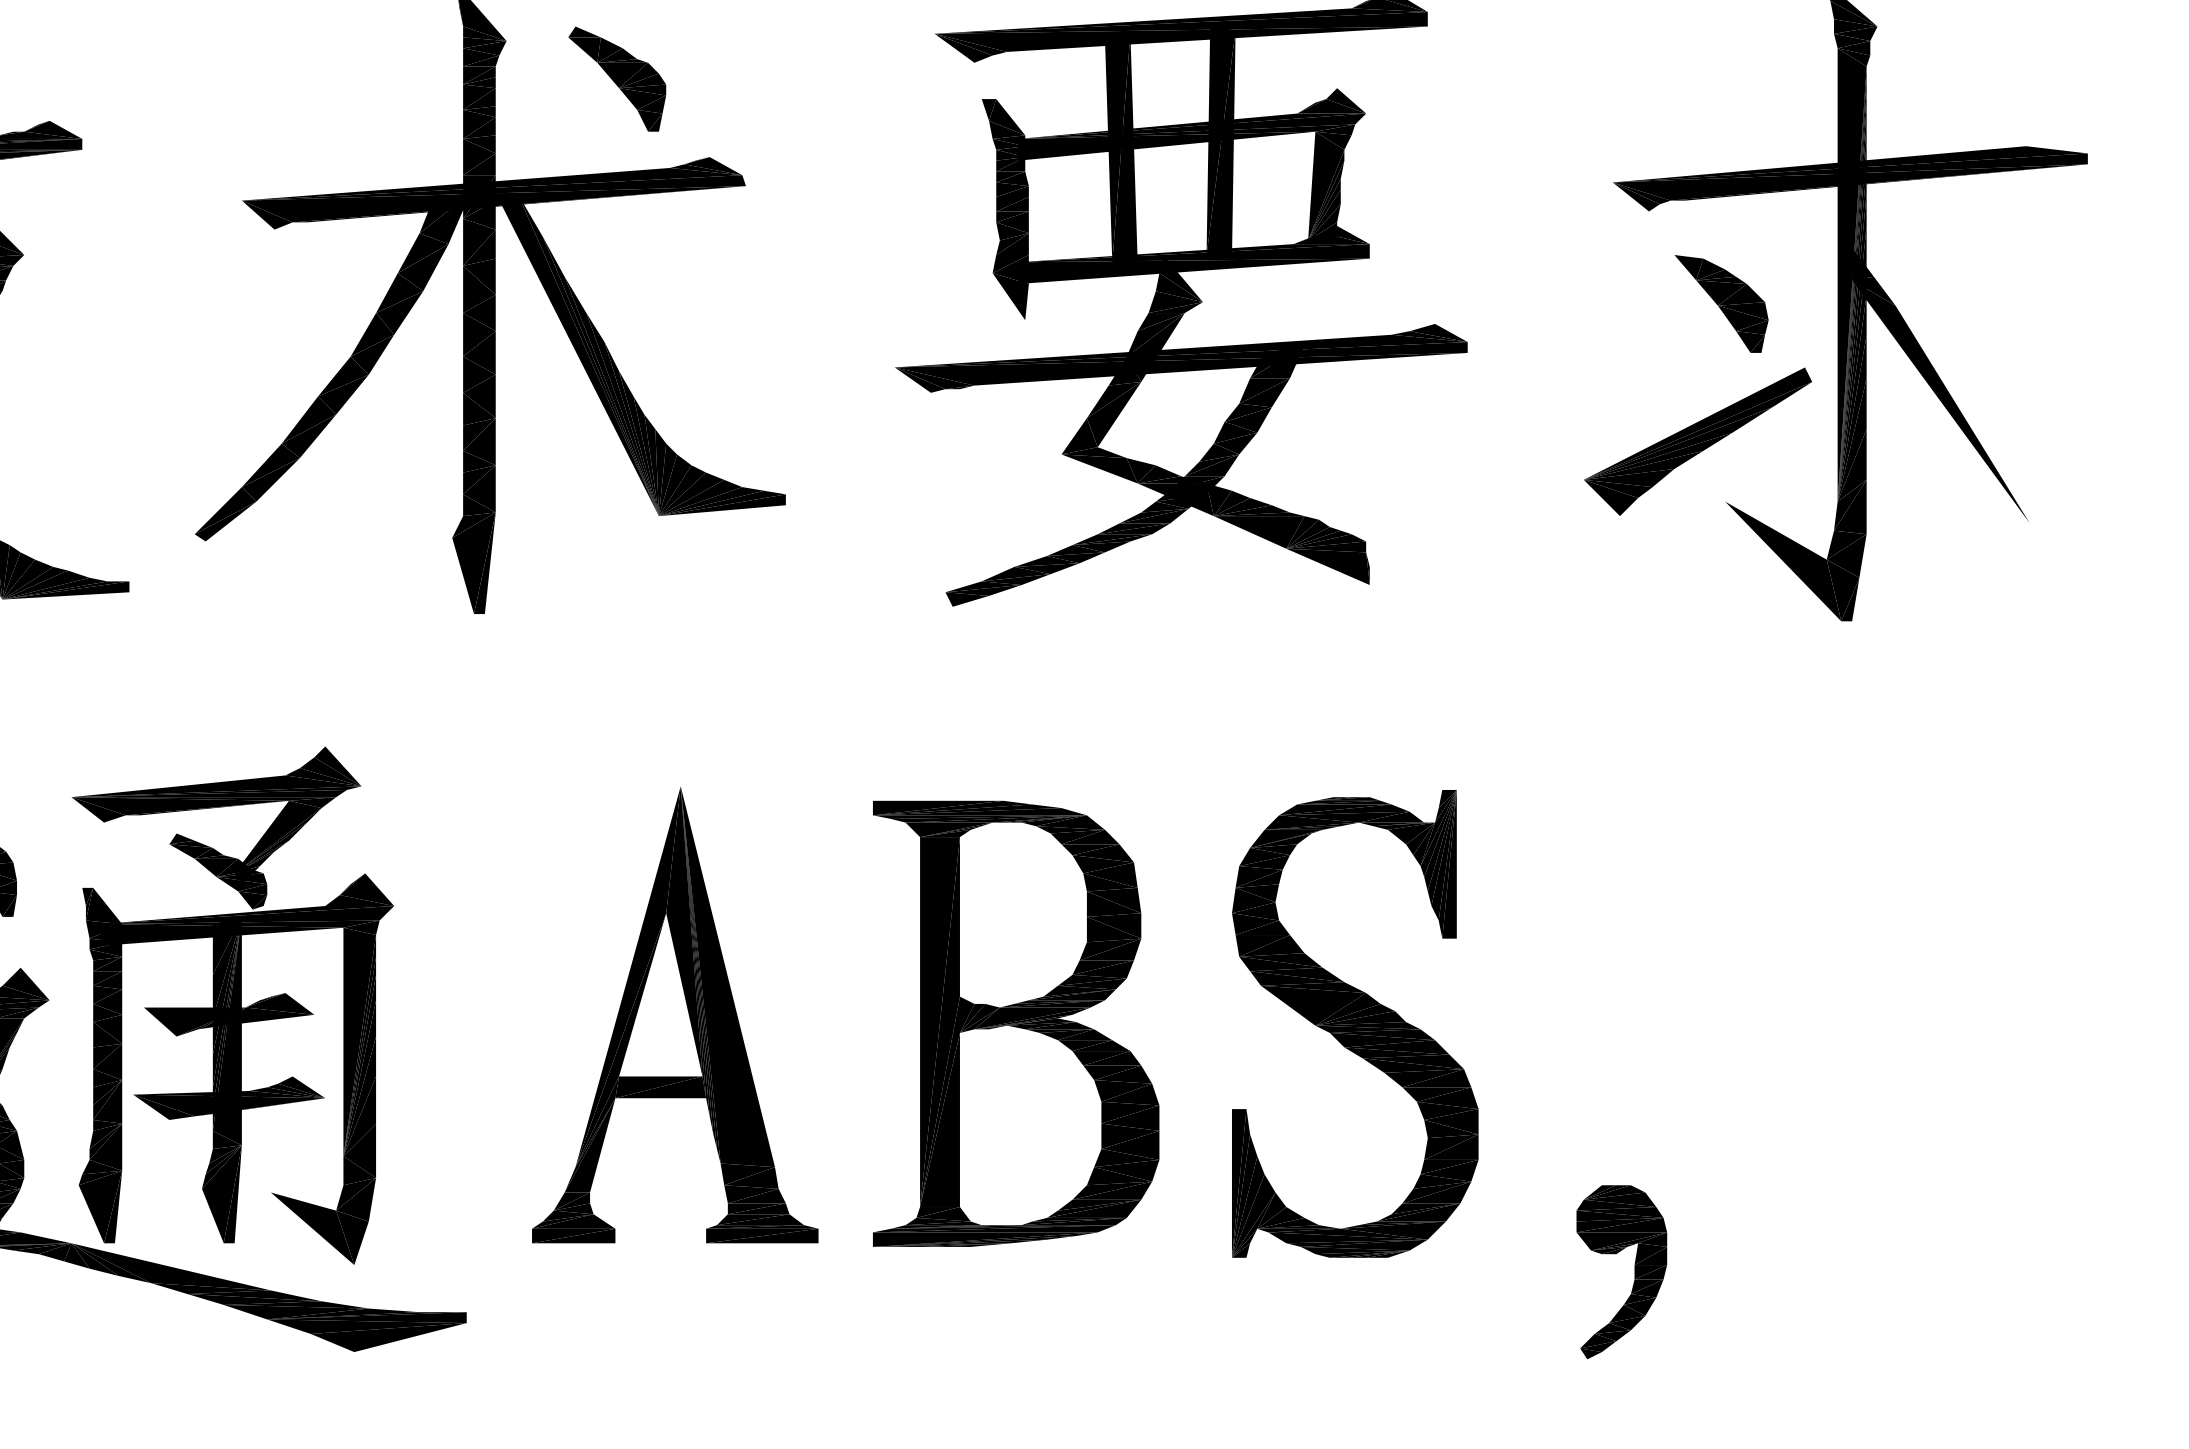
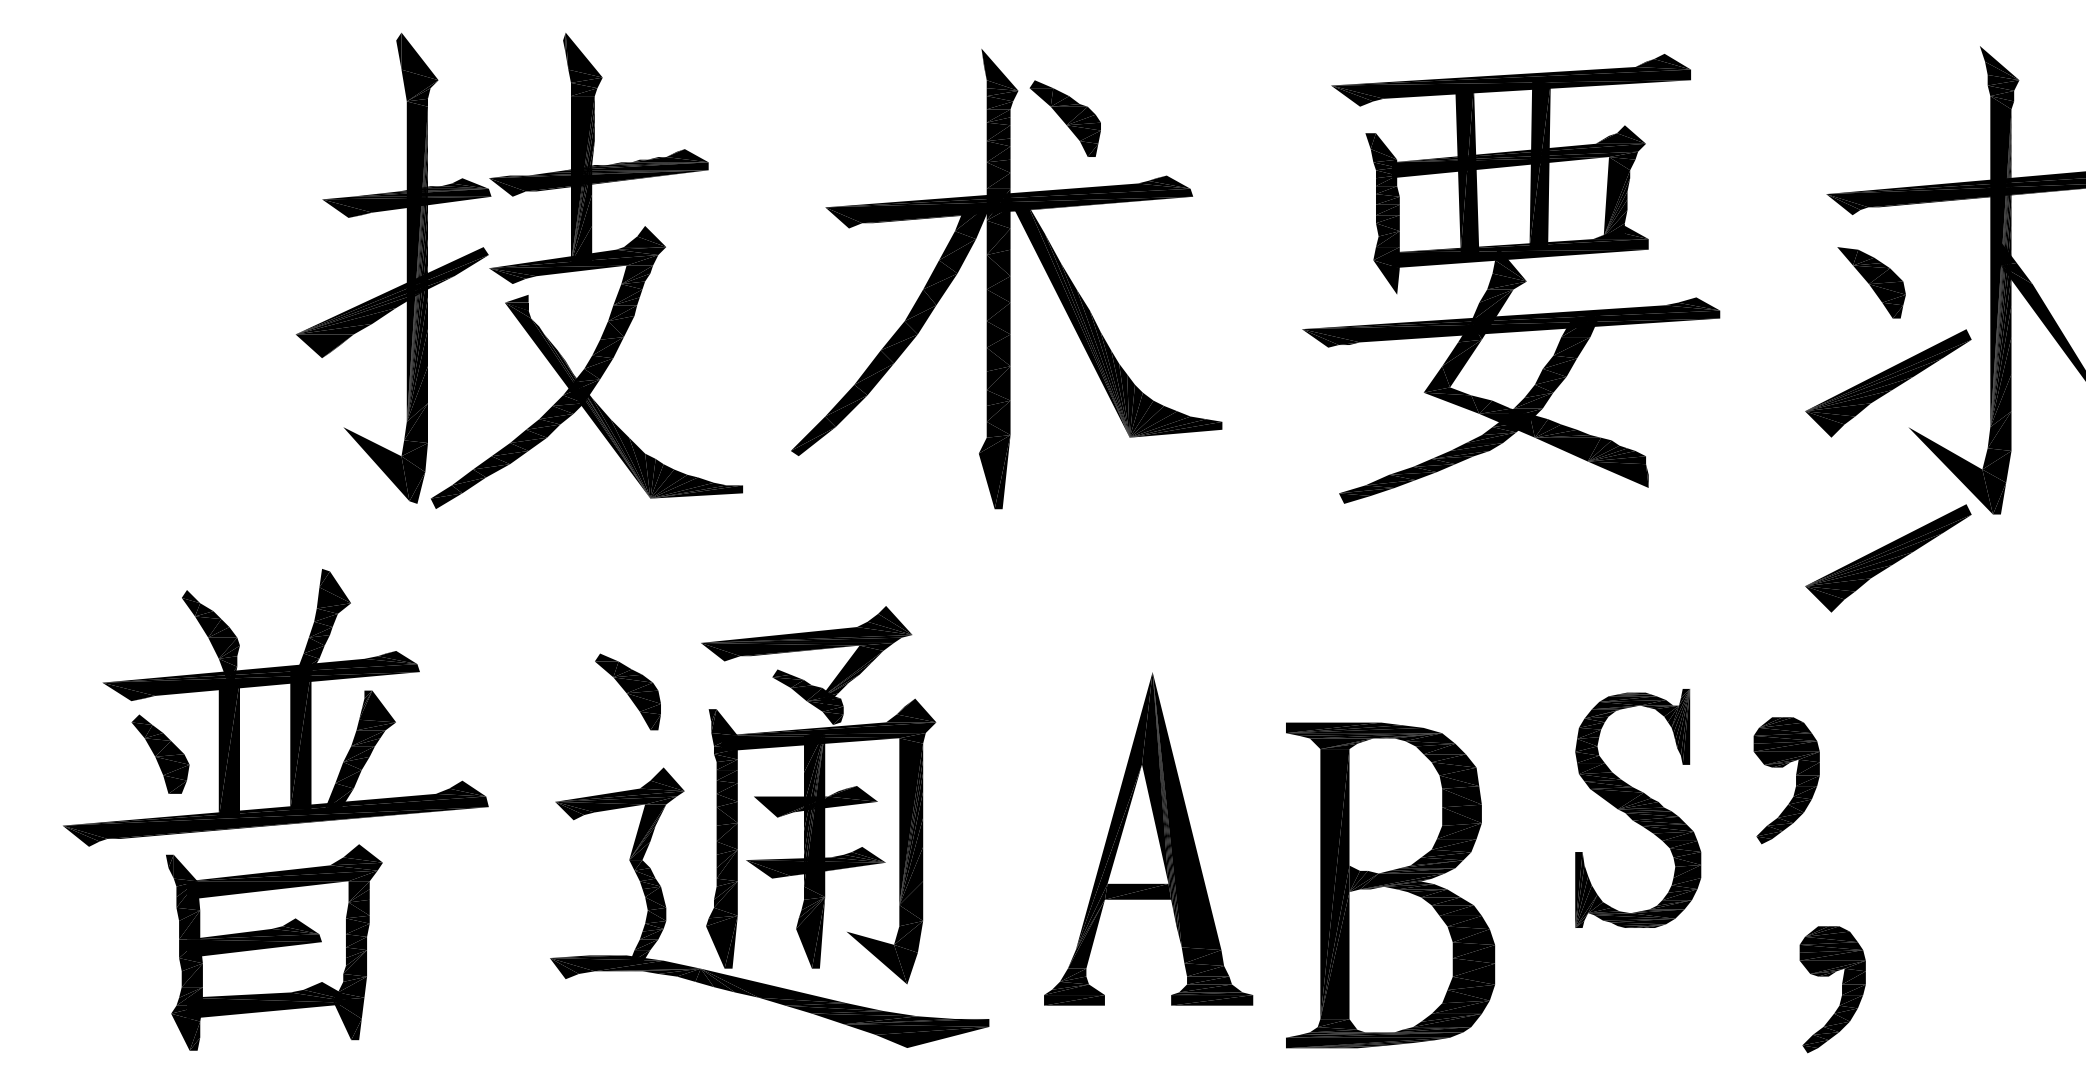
part: (616, 78) -> (1064, 118), moved
part: (1721, 303) -> (1871, 282), moved
part: (1698, 681) -> (1888, 558), added
part: (1572, 985) -> (1796, 780), added
part: (675, 1014) -> (1148, 838), moved
part: (1016, 1023) -> (1390, 885), moved
part: (1355, 1023) -> (1638, 808), size x0.7

